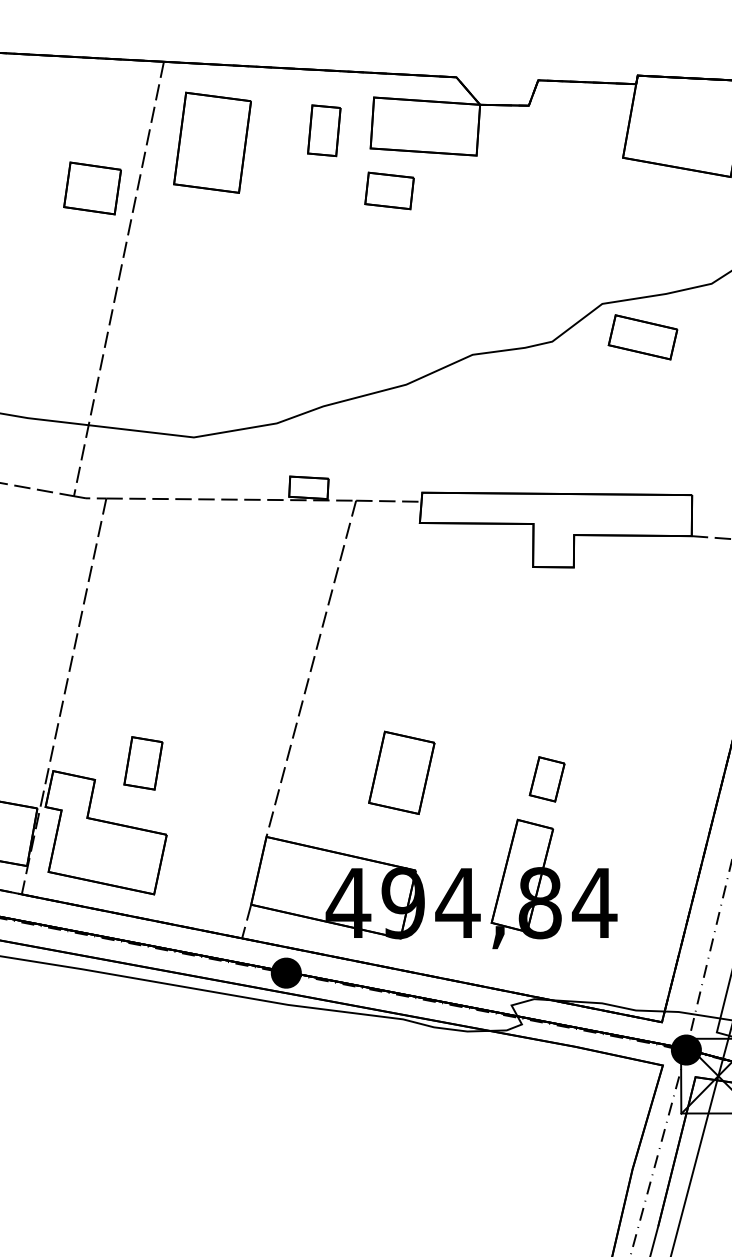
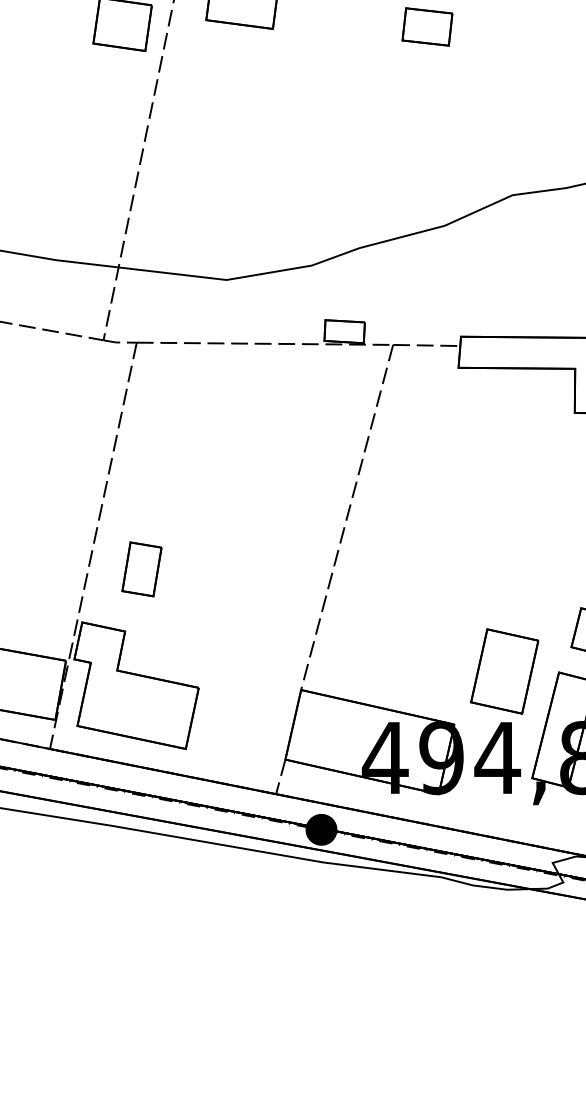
part: (143, 763) -> (142, 569), moved
part: (401, 772) -> (504, 671), moved

